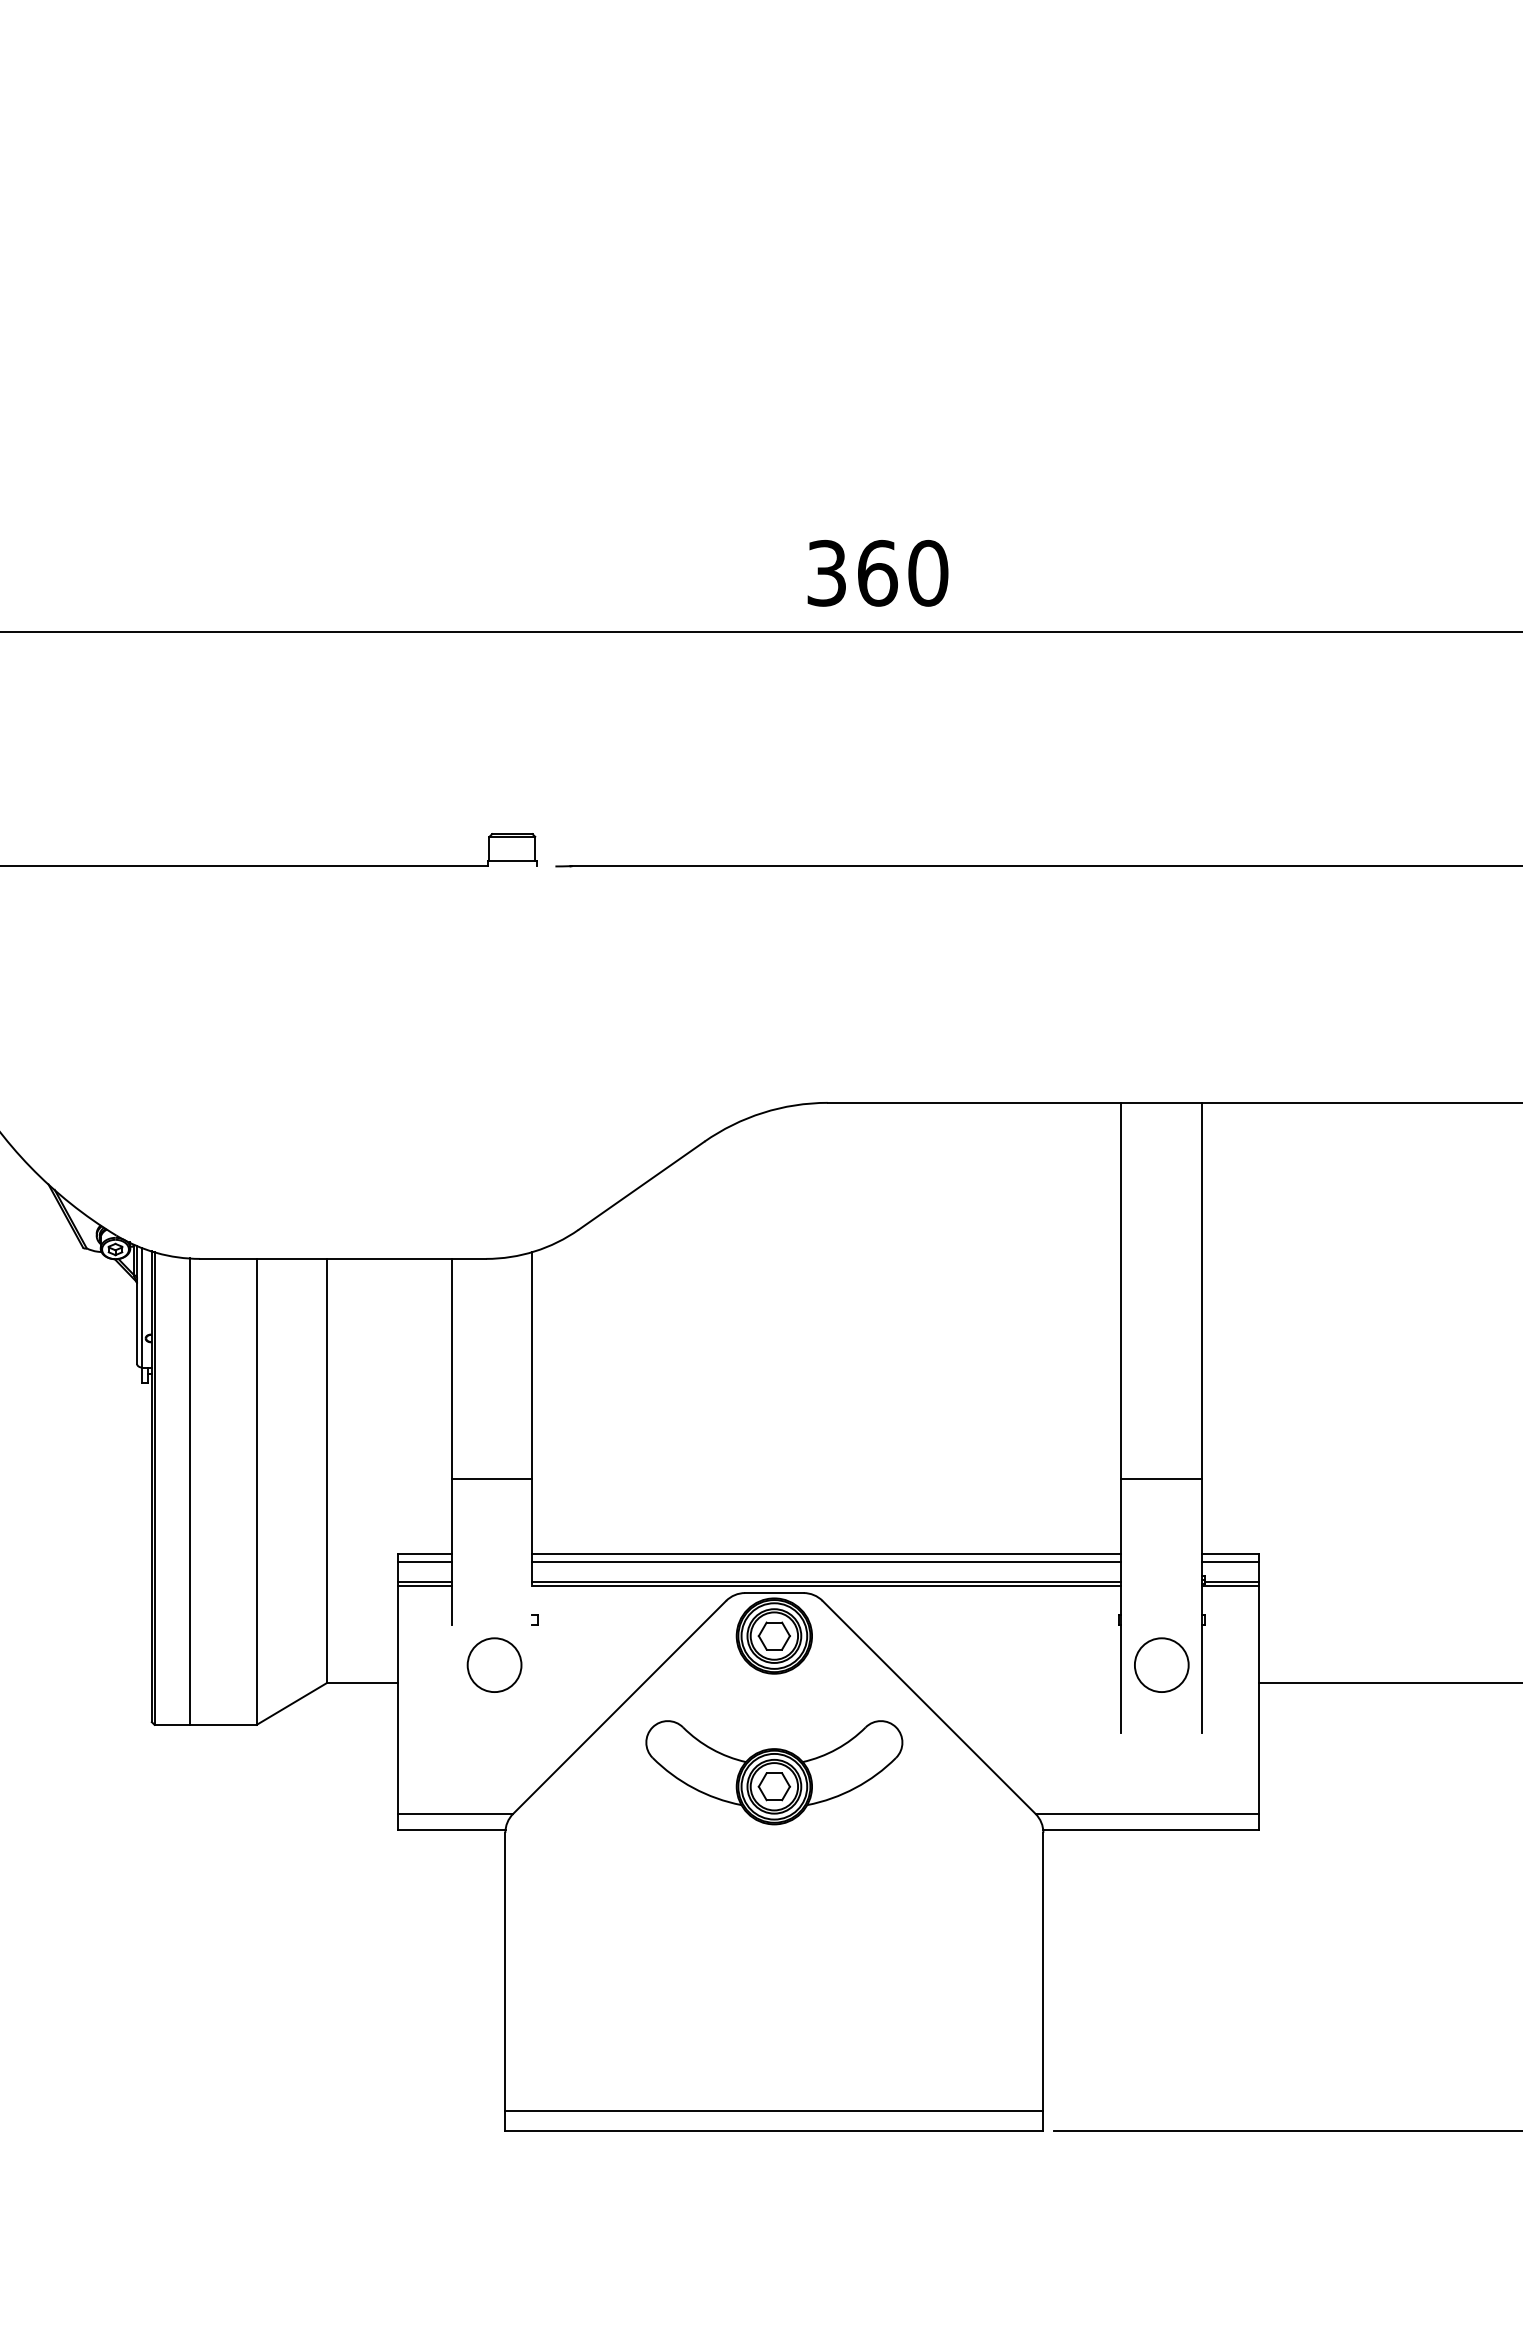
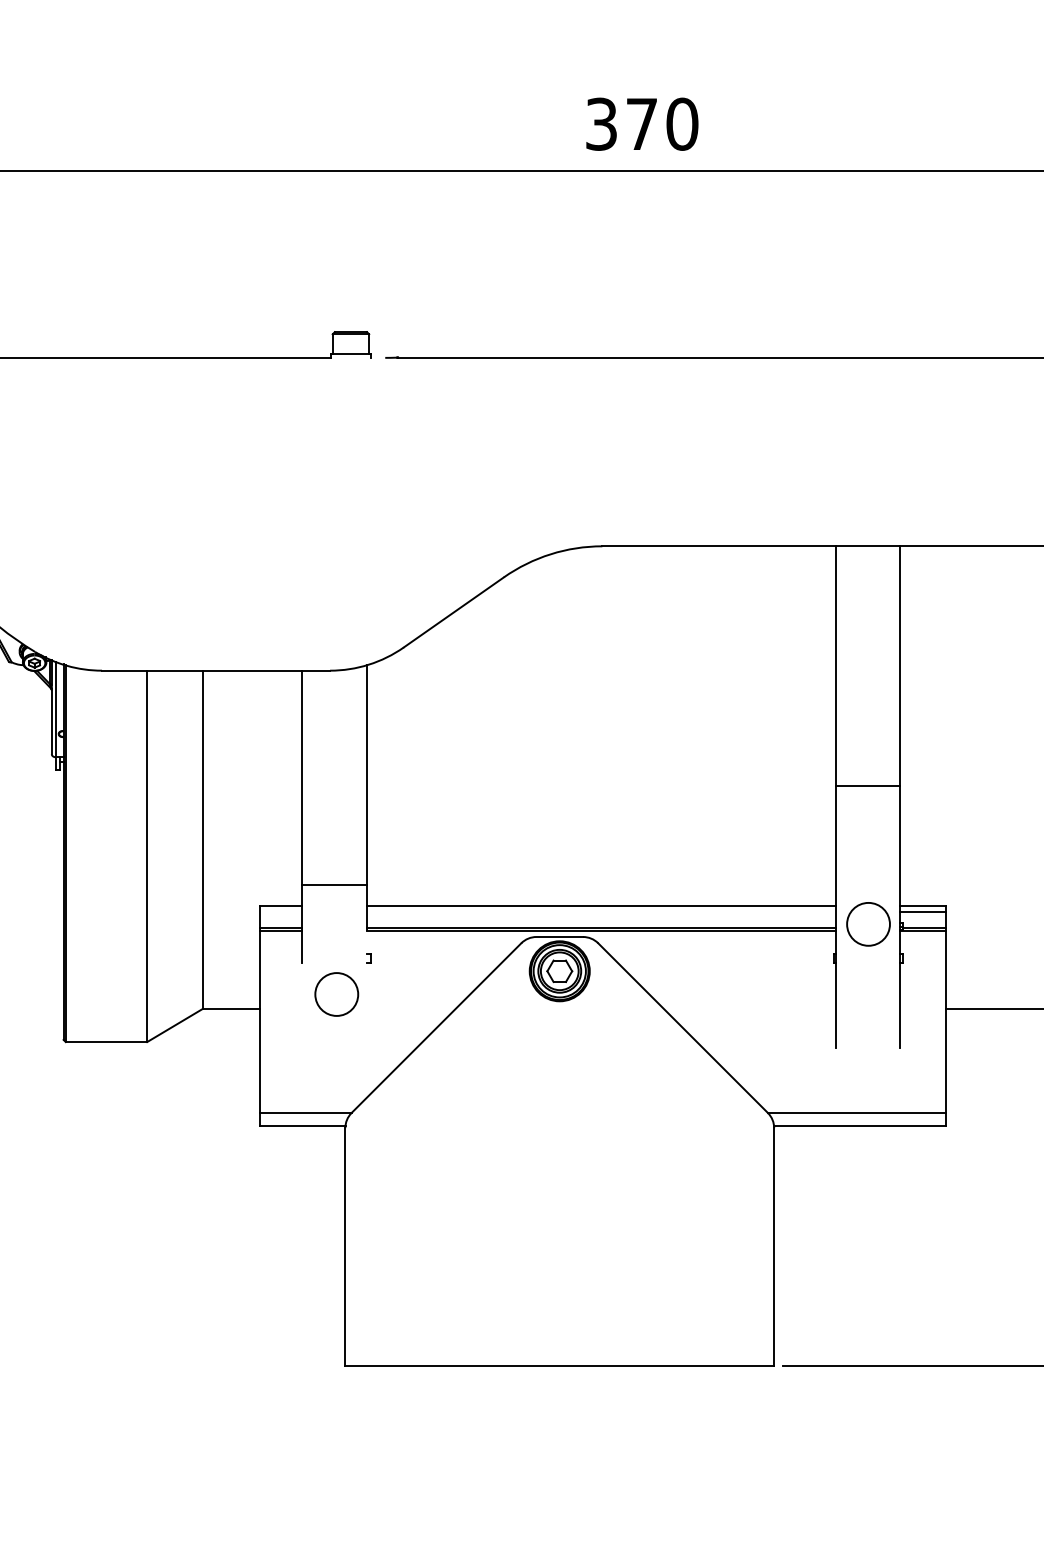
text: (877, 573) -> (641, 124), 360 -> 370
line: (491, 1479) -> (334, 885), moved
line: (1160, 1479) -> (867, 785), moved
line: (189, 1490) -> (93, 855), removed
line: (424, 1562) -> (280, 912), removed
line: (826, 1562) -> (601, 912), removed
circle: (1161, 1664) -> (868, 923), moved
part: (774, 1772) -> (559, 1080), removed
line: (774, 2110) -> (559, 1349), removed

